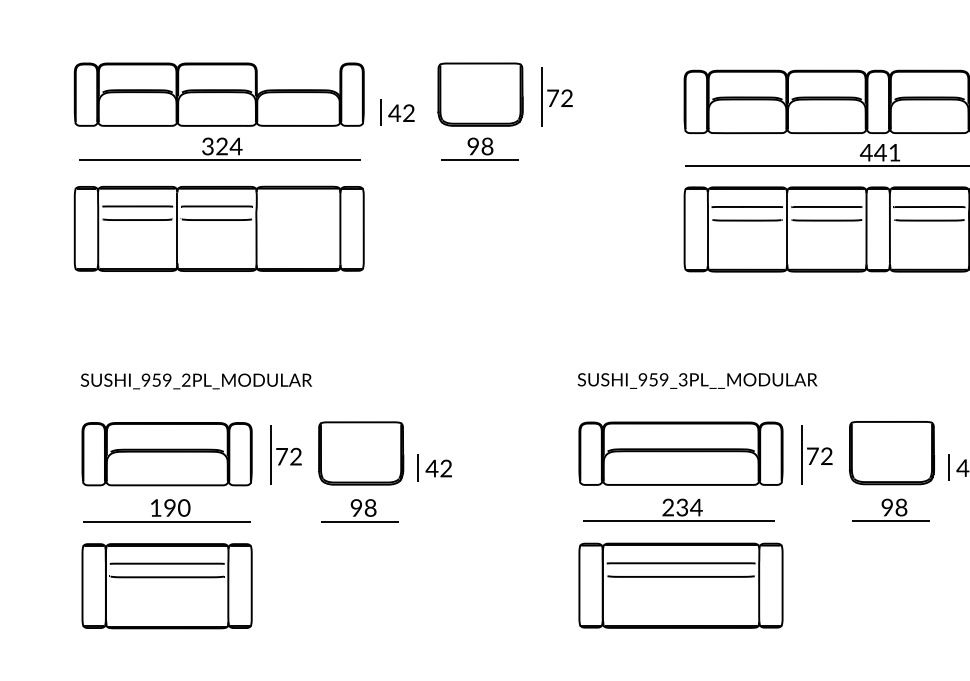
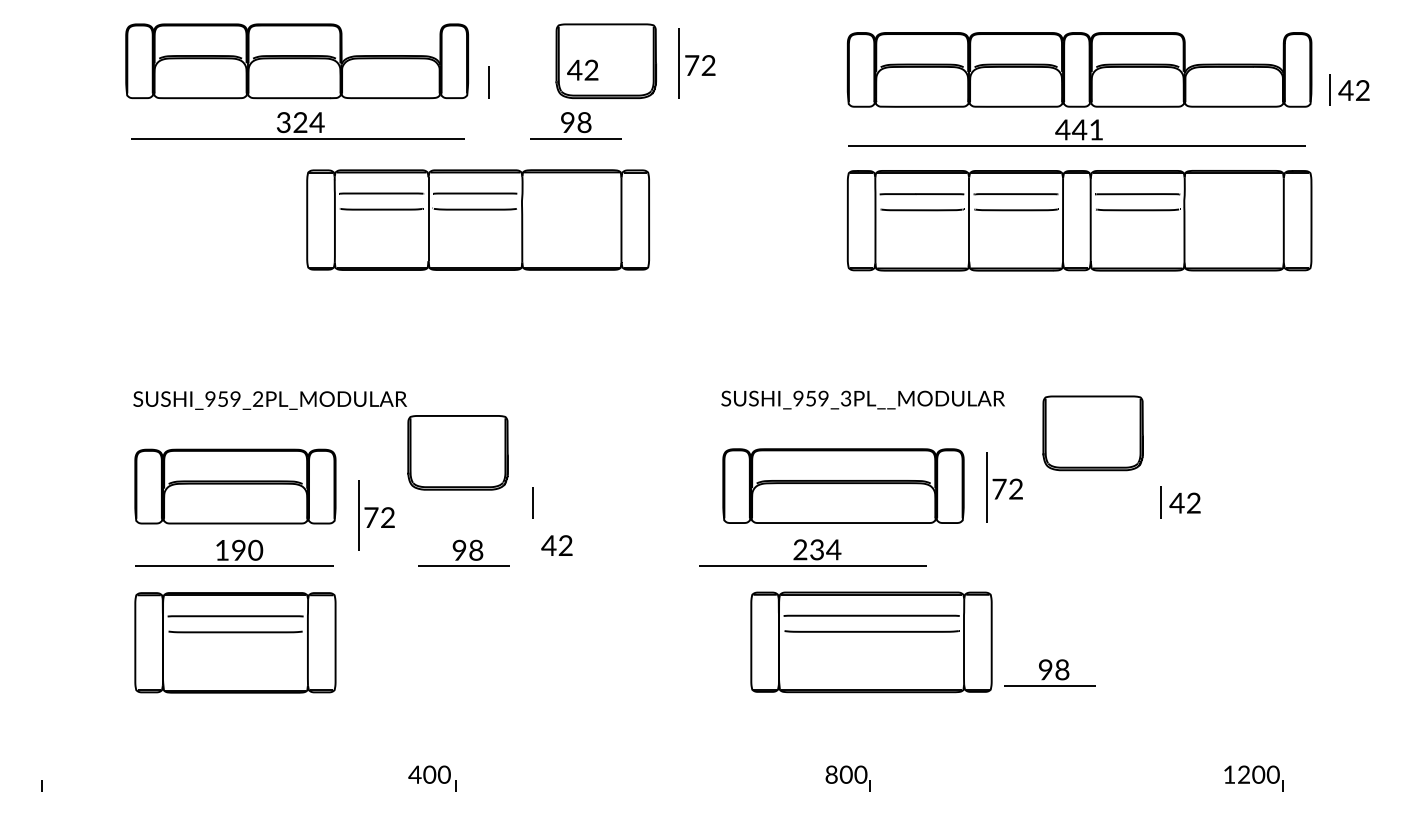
text: (401, 112) -> (582, 69), moved
part: (479, 148) -> (575, 125), moved
part: (218, 228) -> (477, 219), moved
part: (360, 453) -> (457, 452), moved
part: (891, 453) -> (1092, 433), moved
part: (286, 454) -> (376, 515), moved
text: (438, 468) -> (556, 545), moved
part: (678, 509) -> (812, 552), moved
part: (890, 509) -> (1049, 672), moved
part: (680, 585) -> (871, 642), moved

